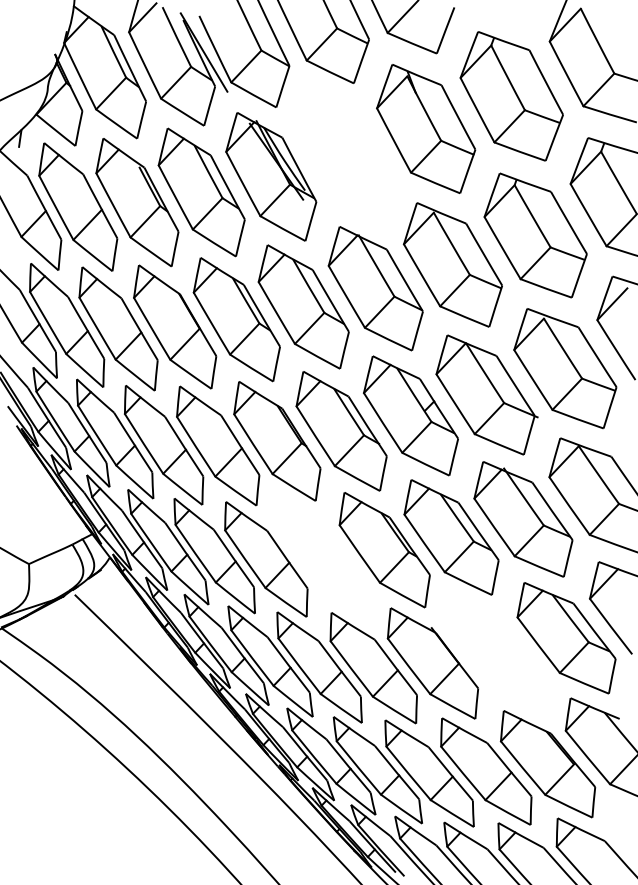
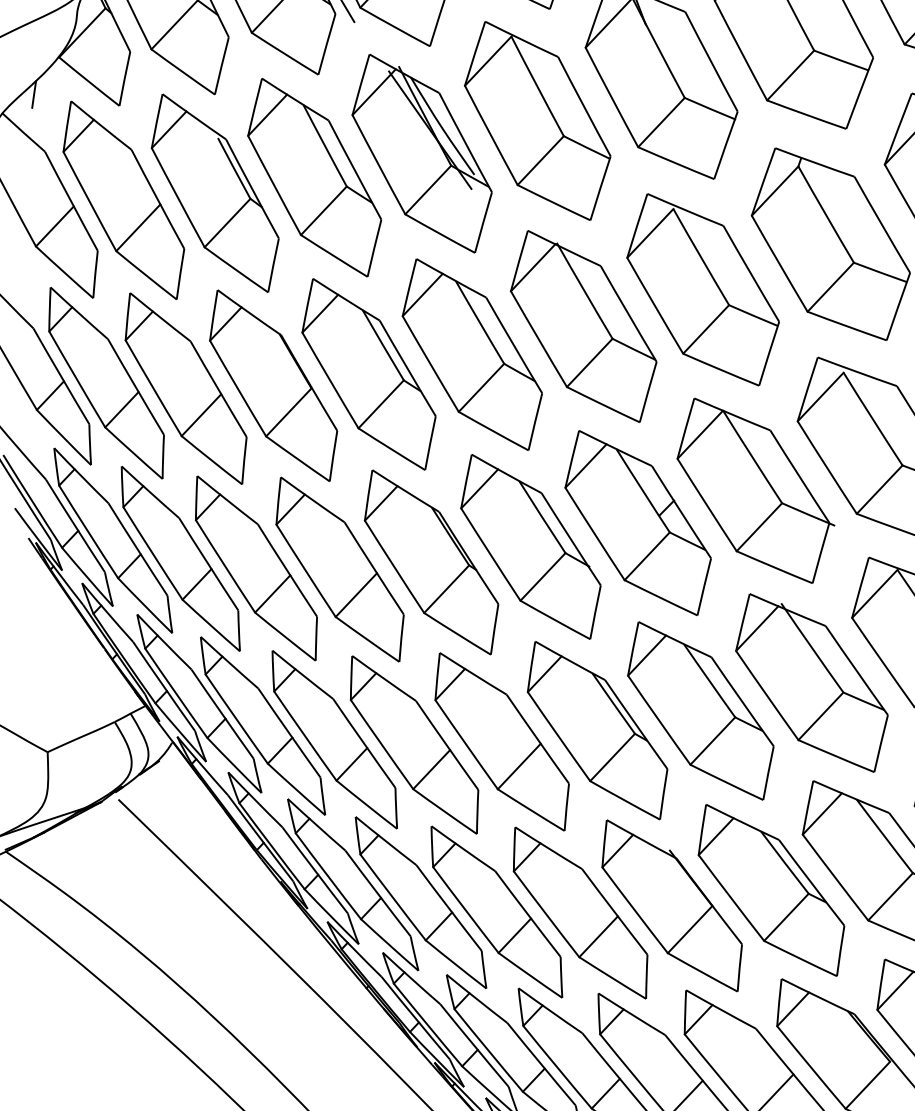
part: (345, 155) -> (536, 120), added
part: (322, 557) -> (501, 741), added
part: (497, 653) -> (771, 890), added

